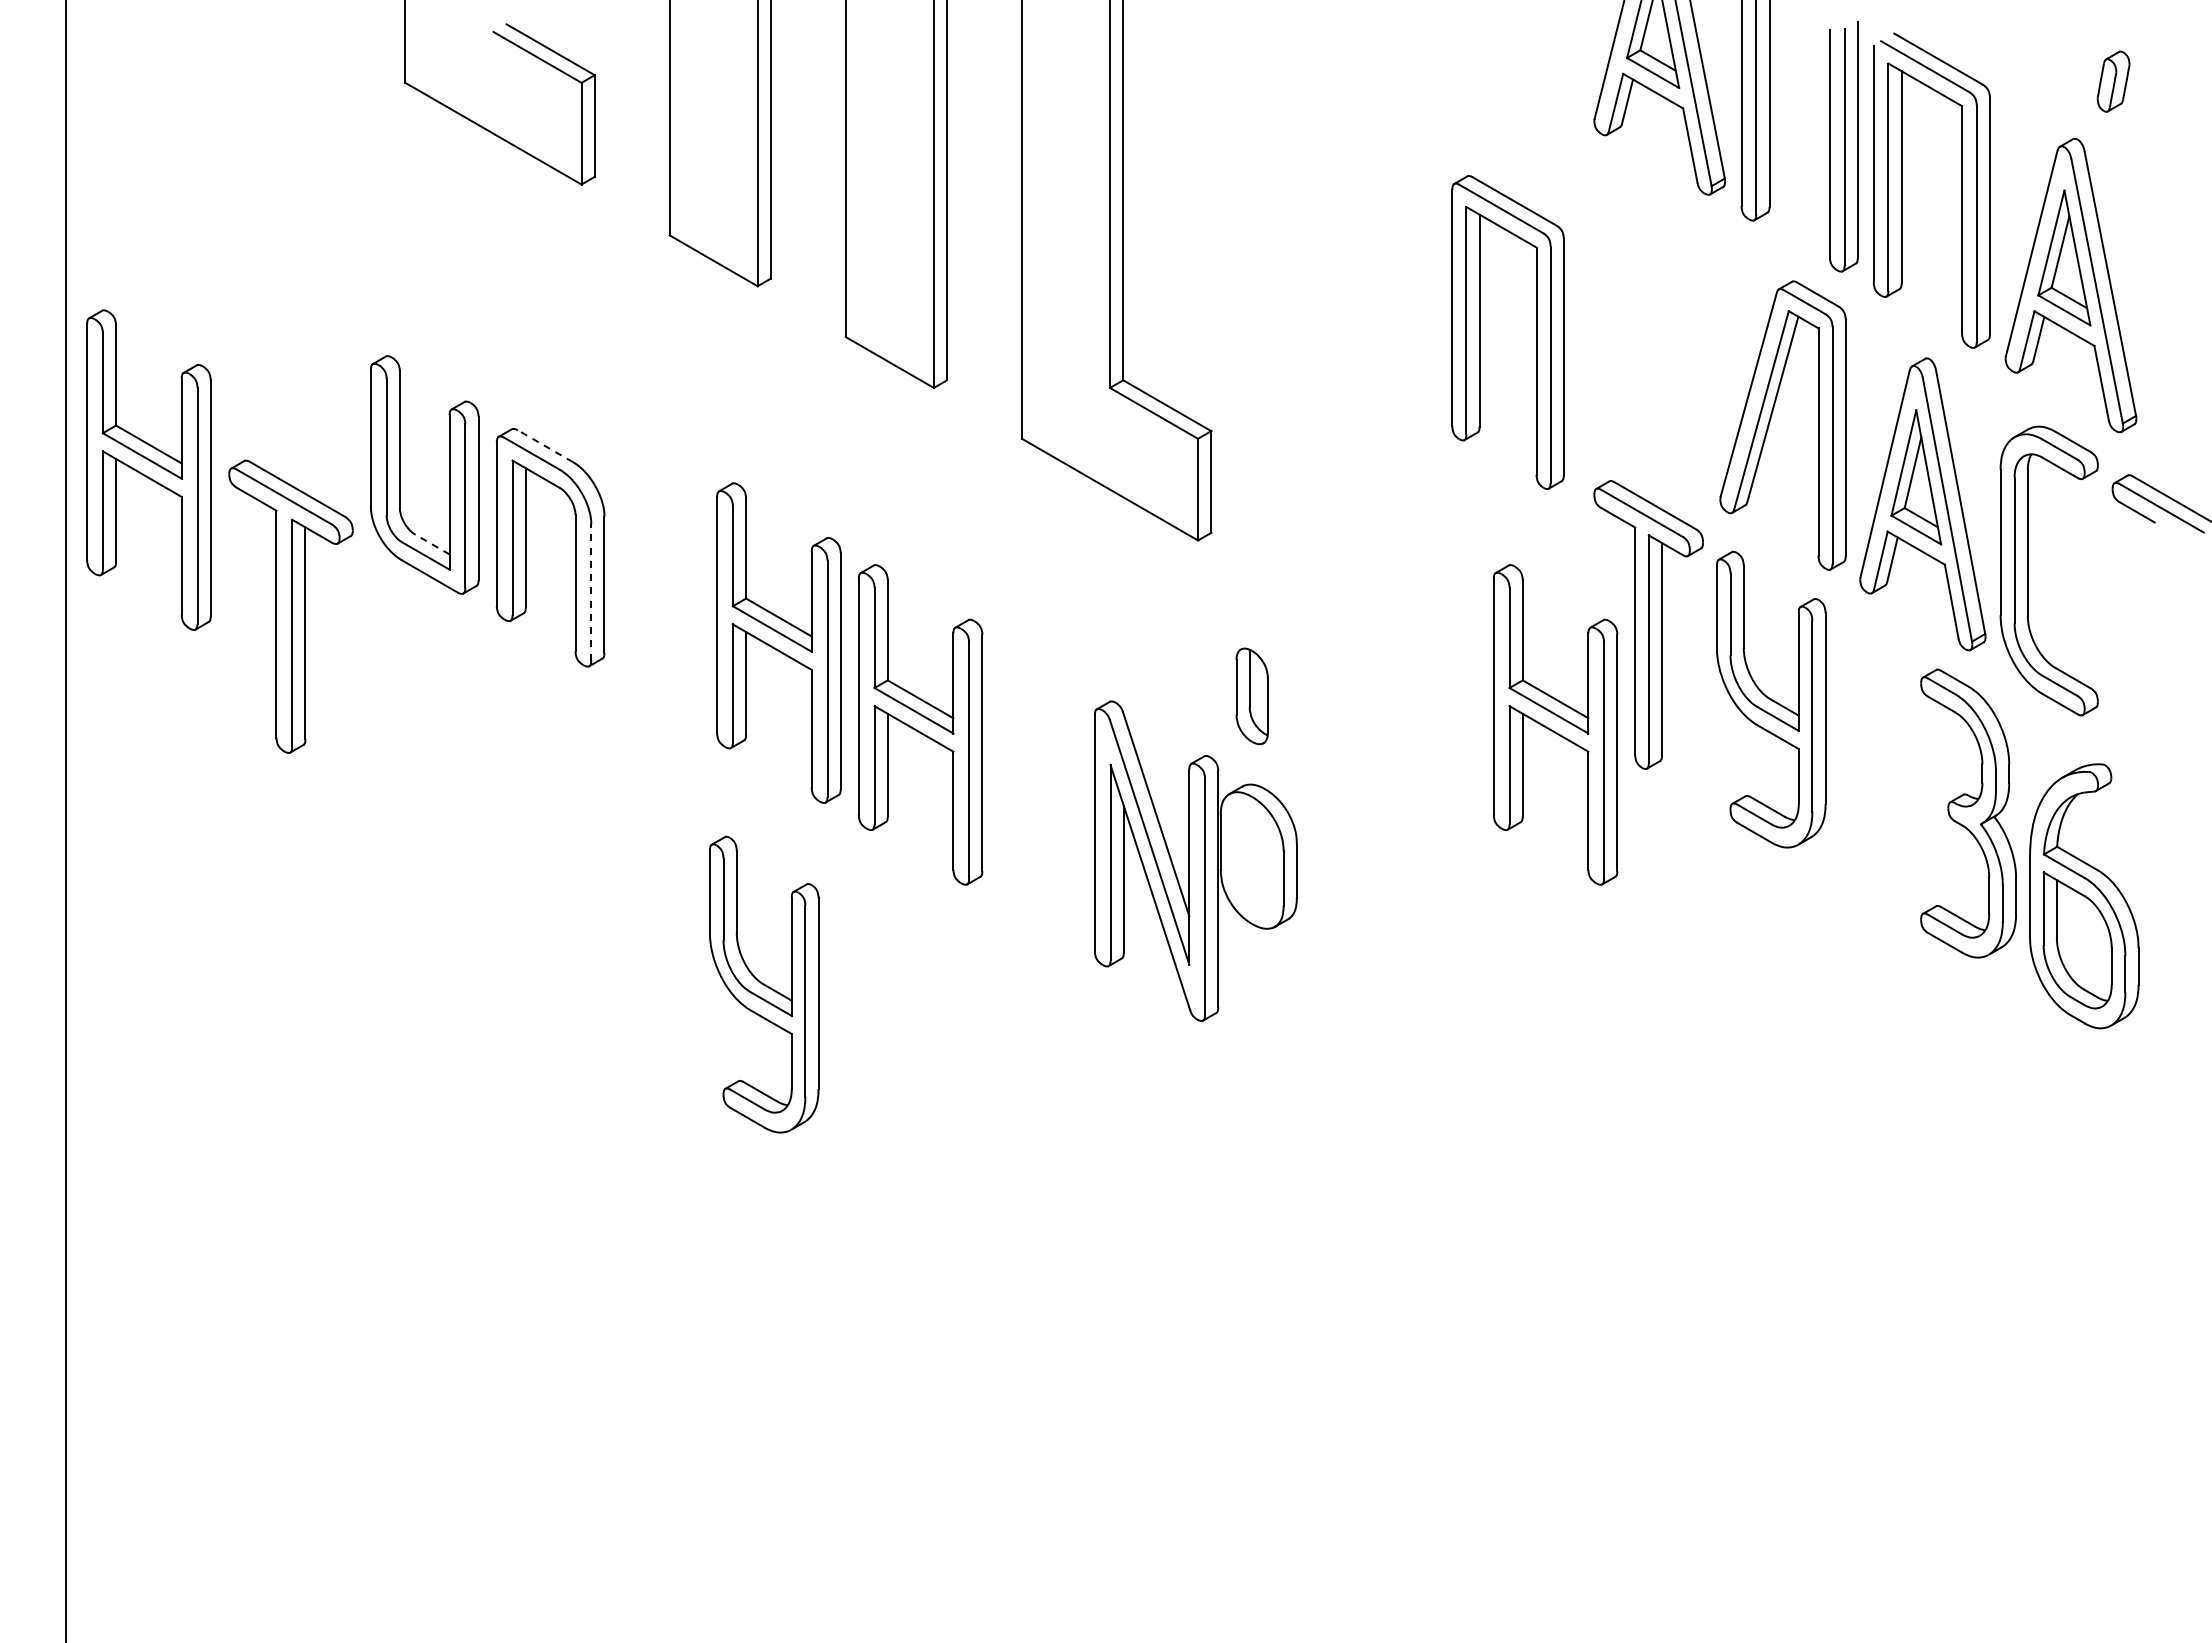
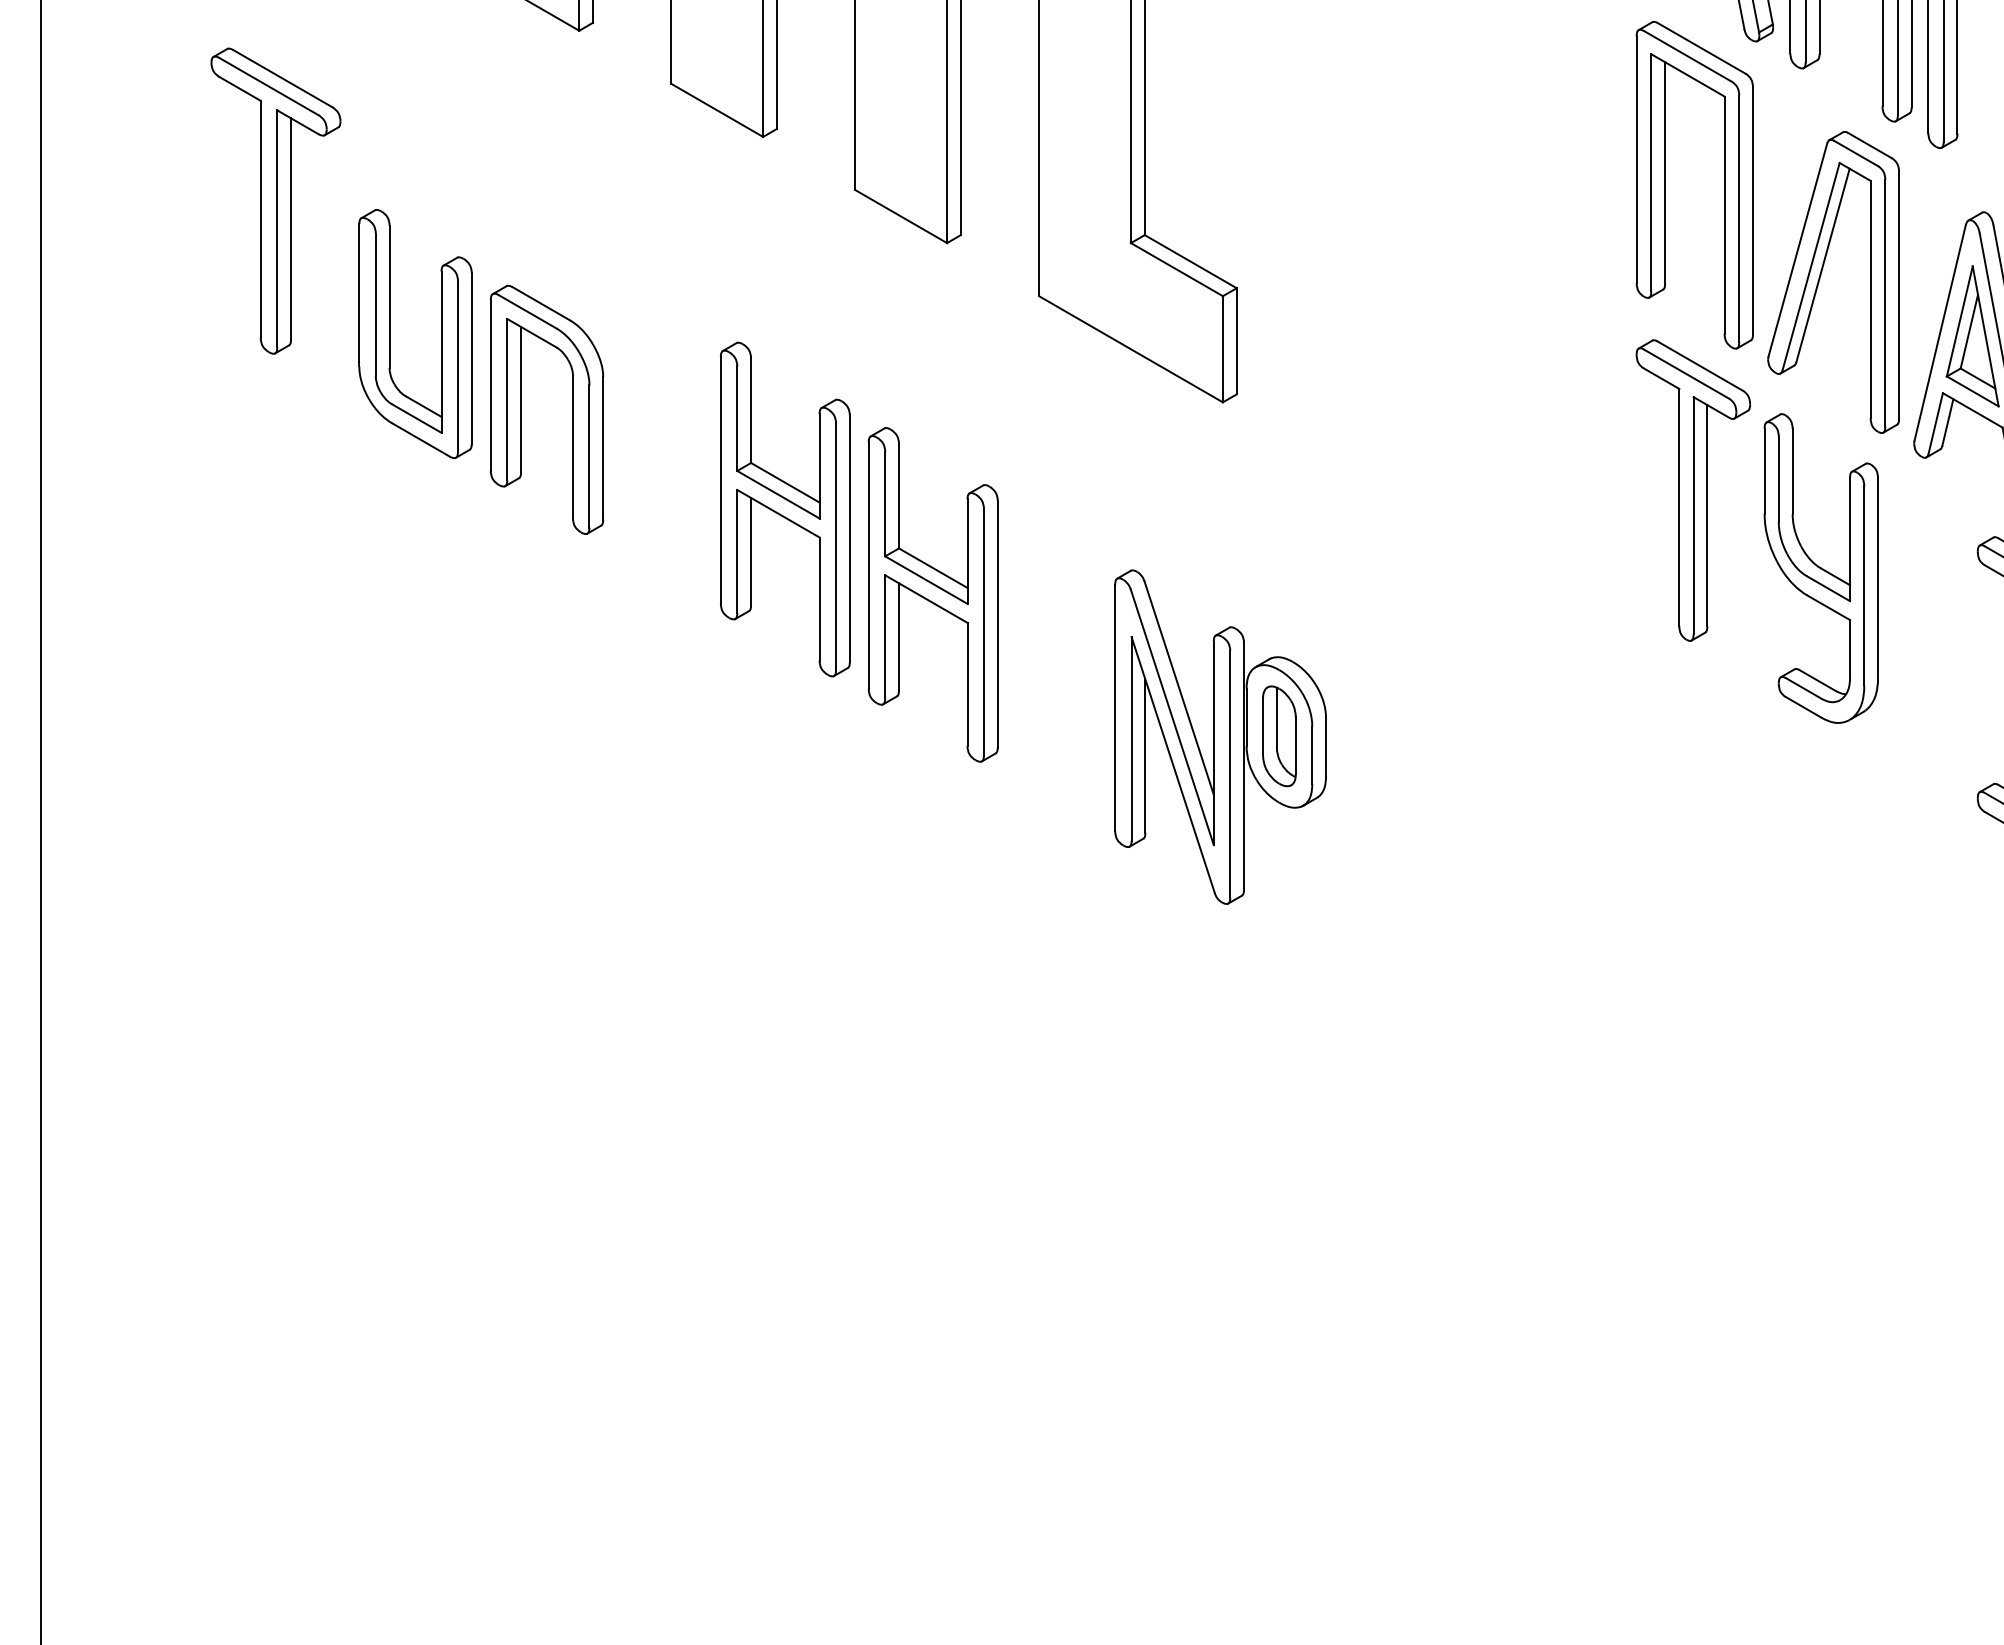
part: (1480, 332) -> (1666, 185), moved
line: (545, 446) -> (541, 304), dashed -> solid
part: (148, 469) -> (127, 328), removed
line: (432, 544) -> (423, 406), dashed -> solid
line: (591, 591) -> (589, 455), dashed -> solid
part: (290, 606) -> (275, 200), moved
part: (1251, 696) -> (1278, 736), moved
part: (1555, 724) -> (1596, 594), removed
part: (764, 984) -> (770, 865), removed

